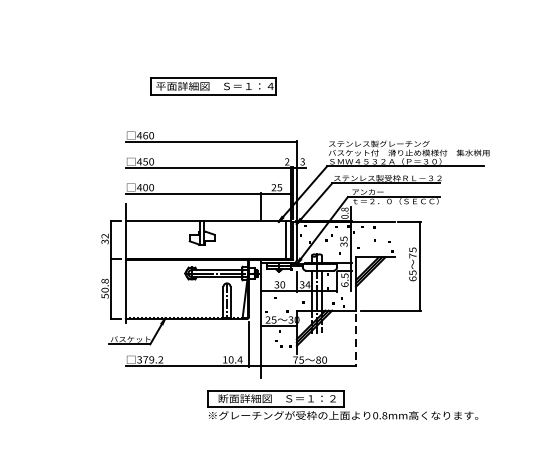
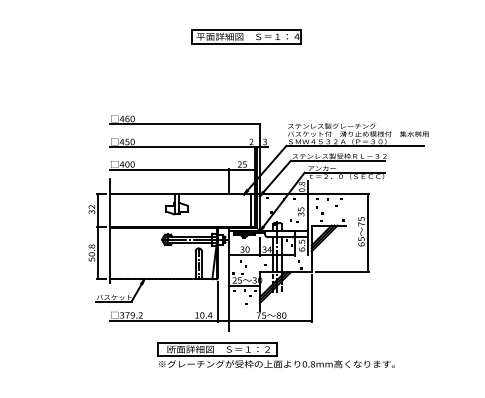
part: (213, 86) -> (246, 36), moved
line: (355, 340) -> (311, 298), dashed -> solid
part: (342, 405) -> (275, 355), moved

